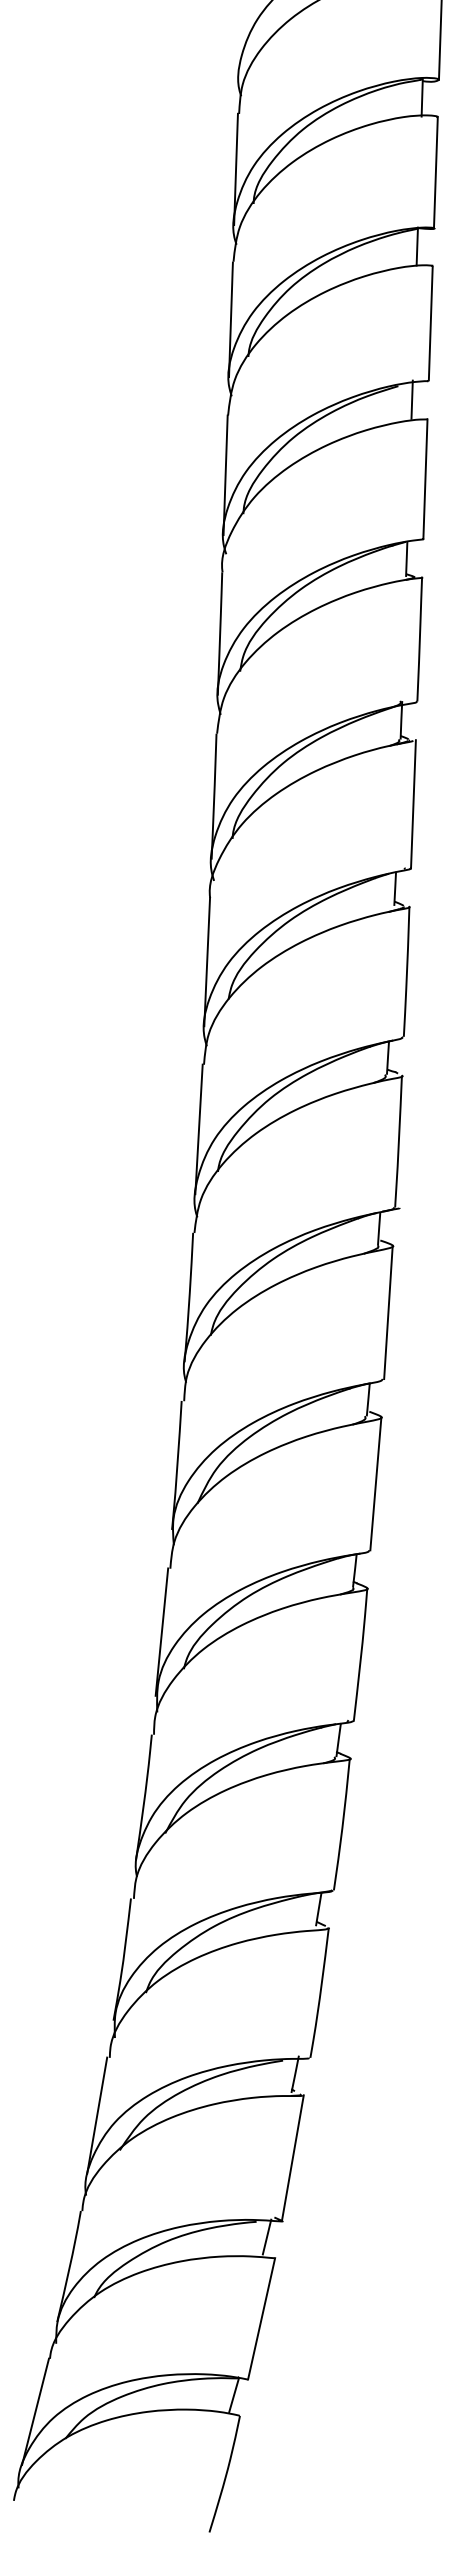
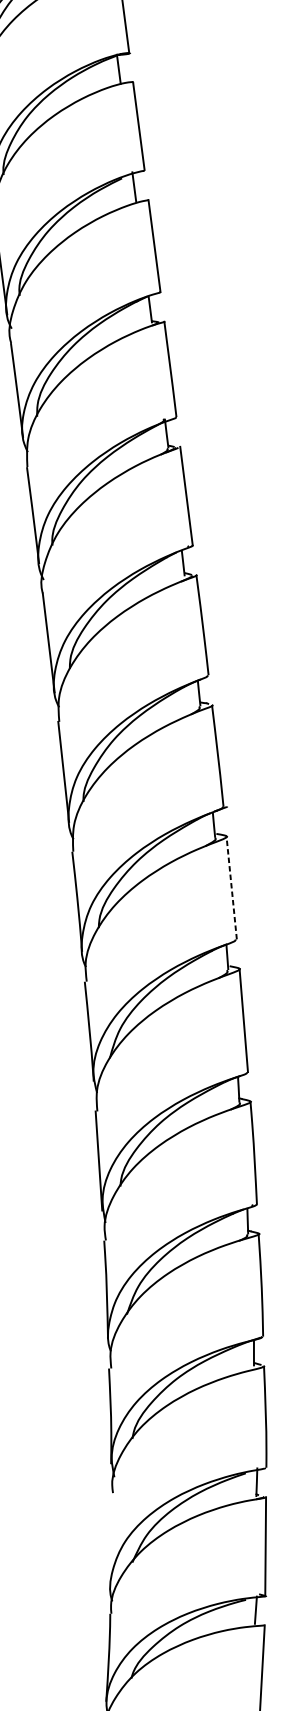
line: (388, 1312) -> (231, 887), solid -> dashed
line: (97, 2115) -> (110, 1538), removed

